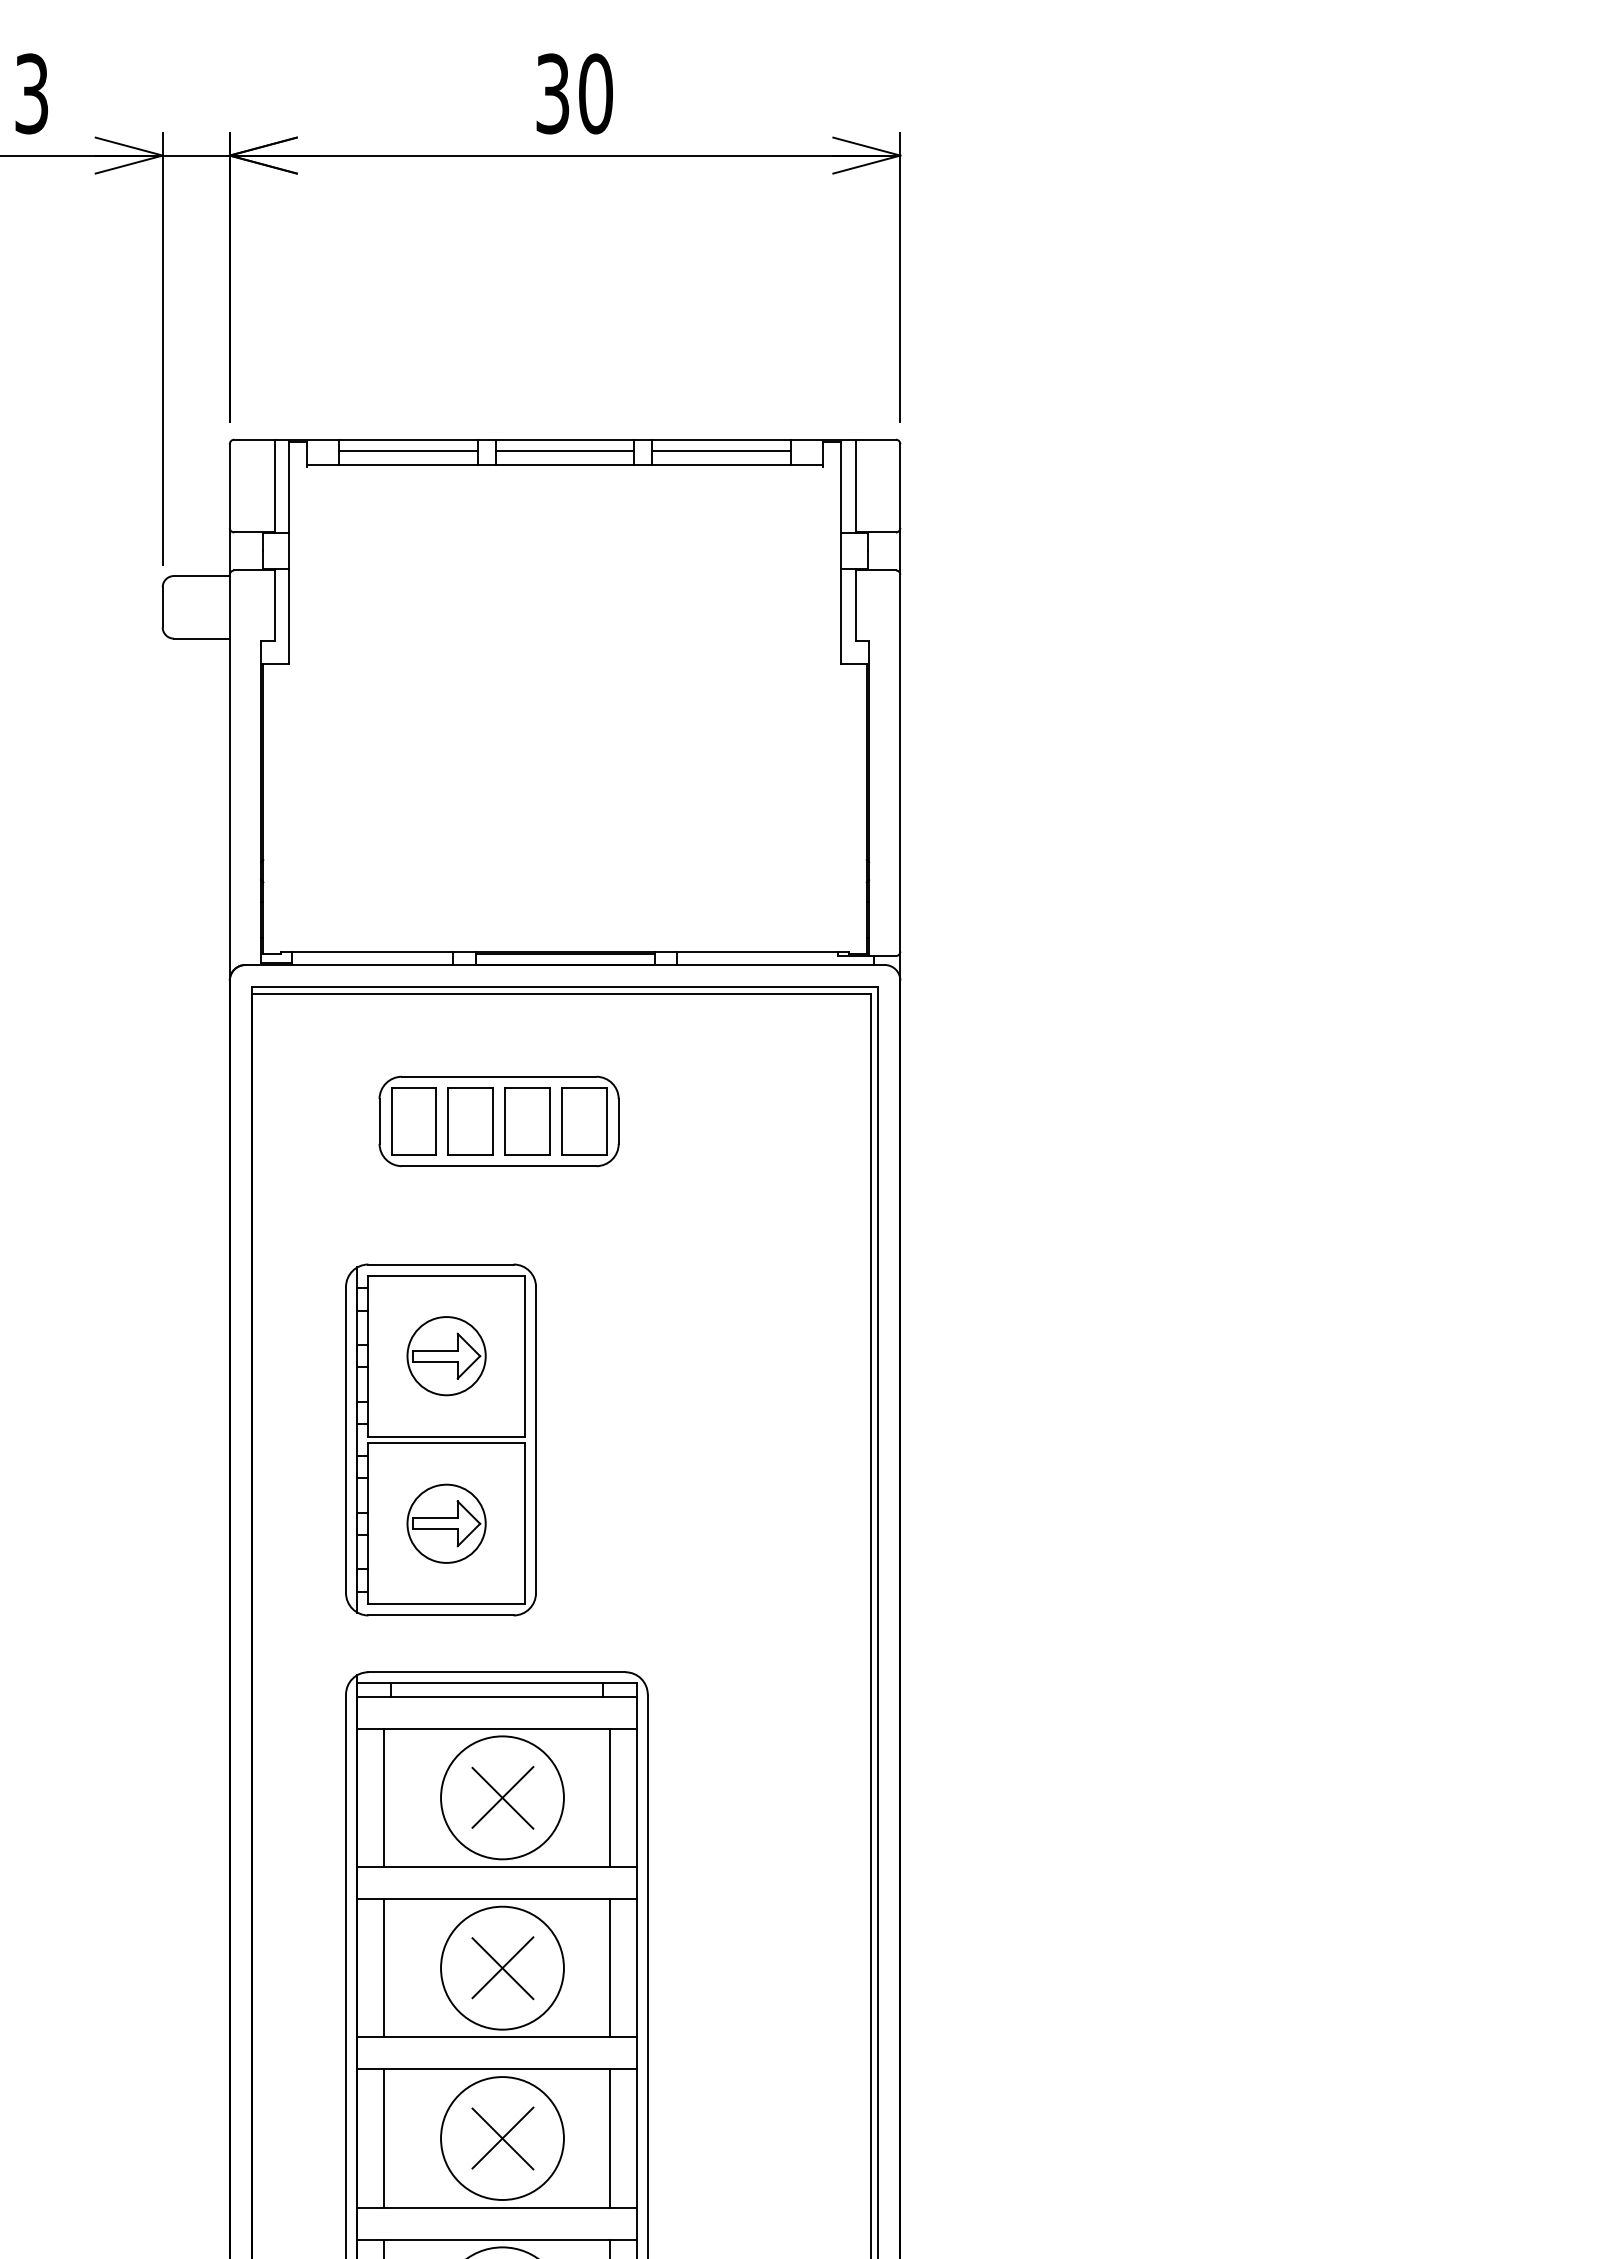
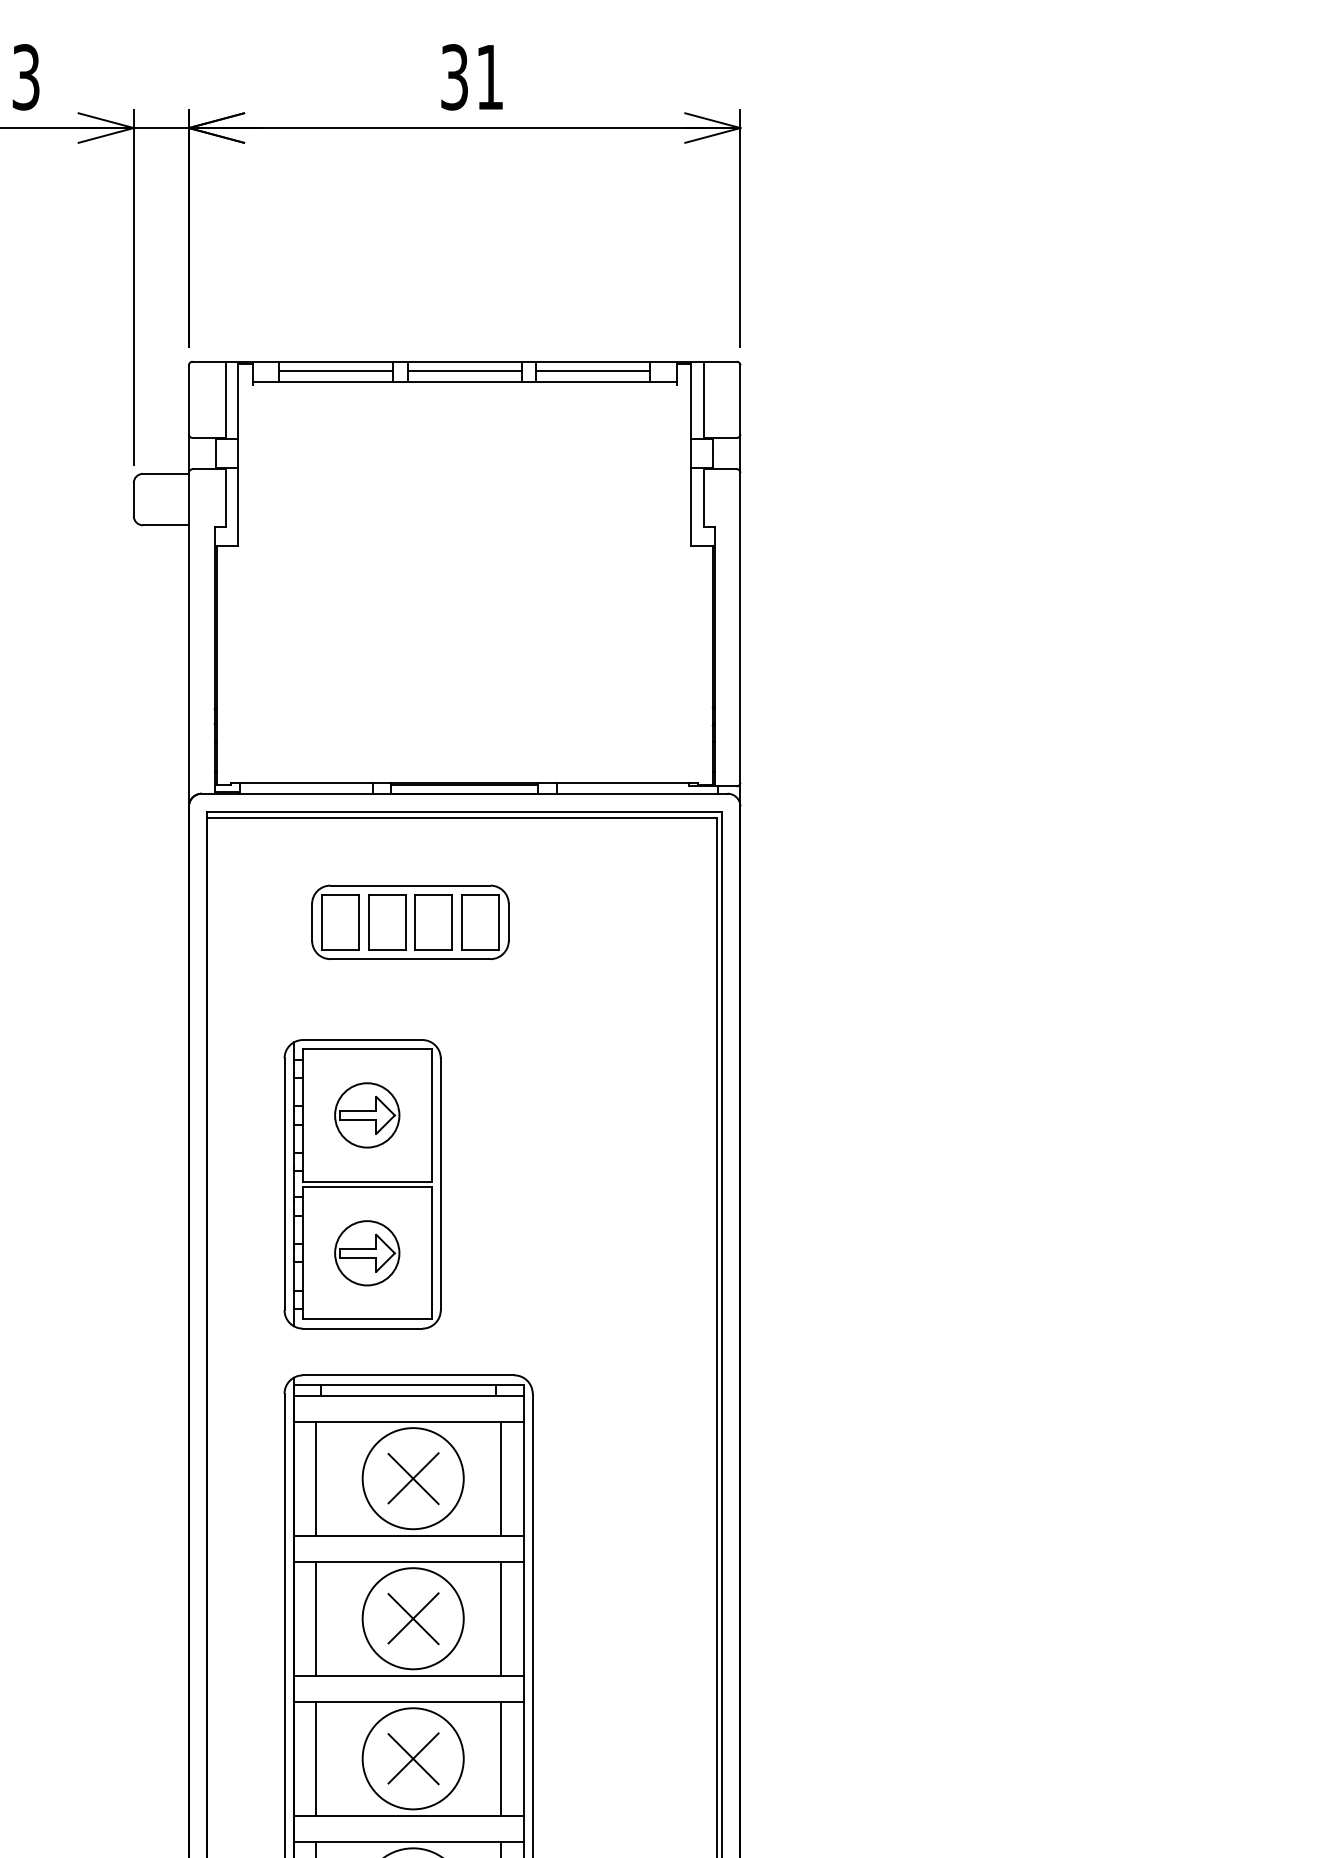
text: (595, 93) -> (489, 76), 30 -> 31

